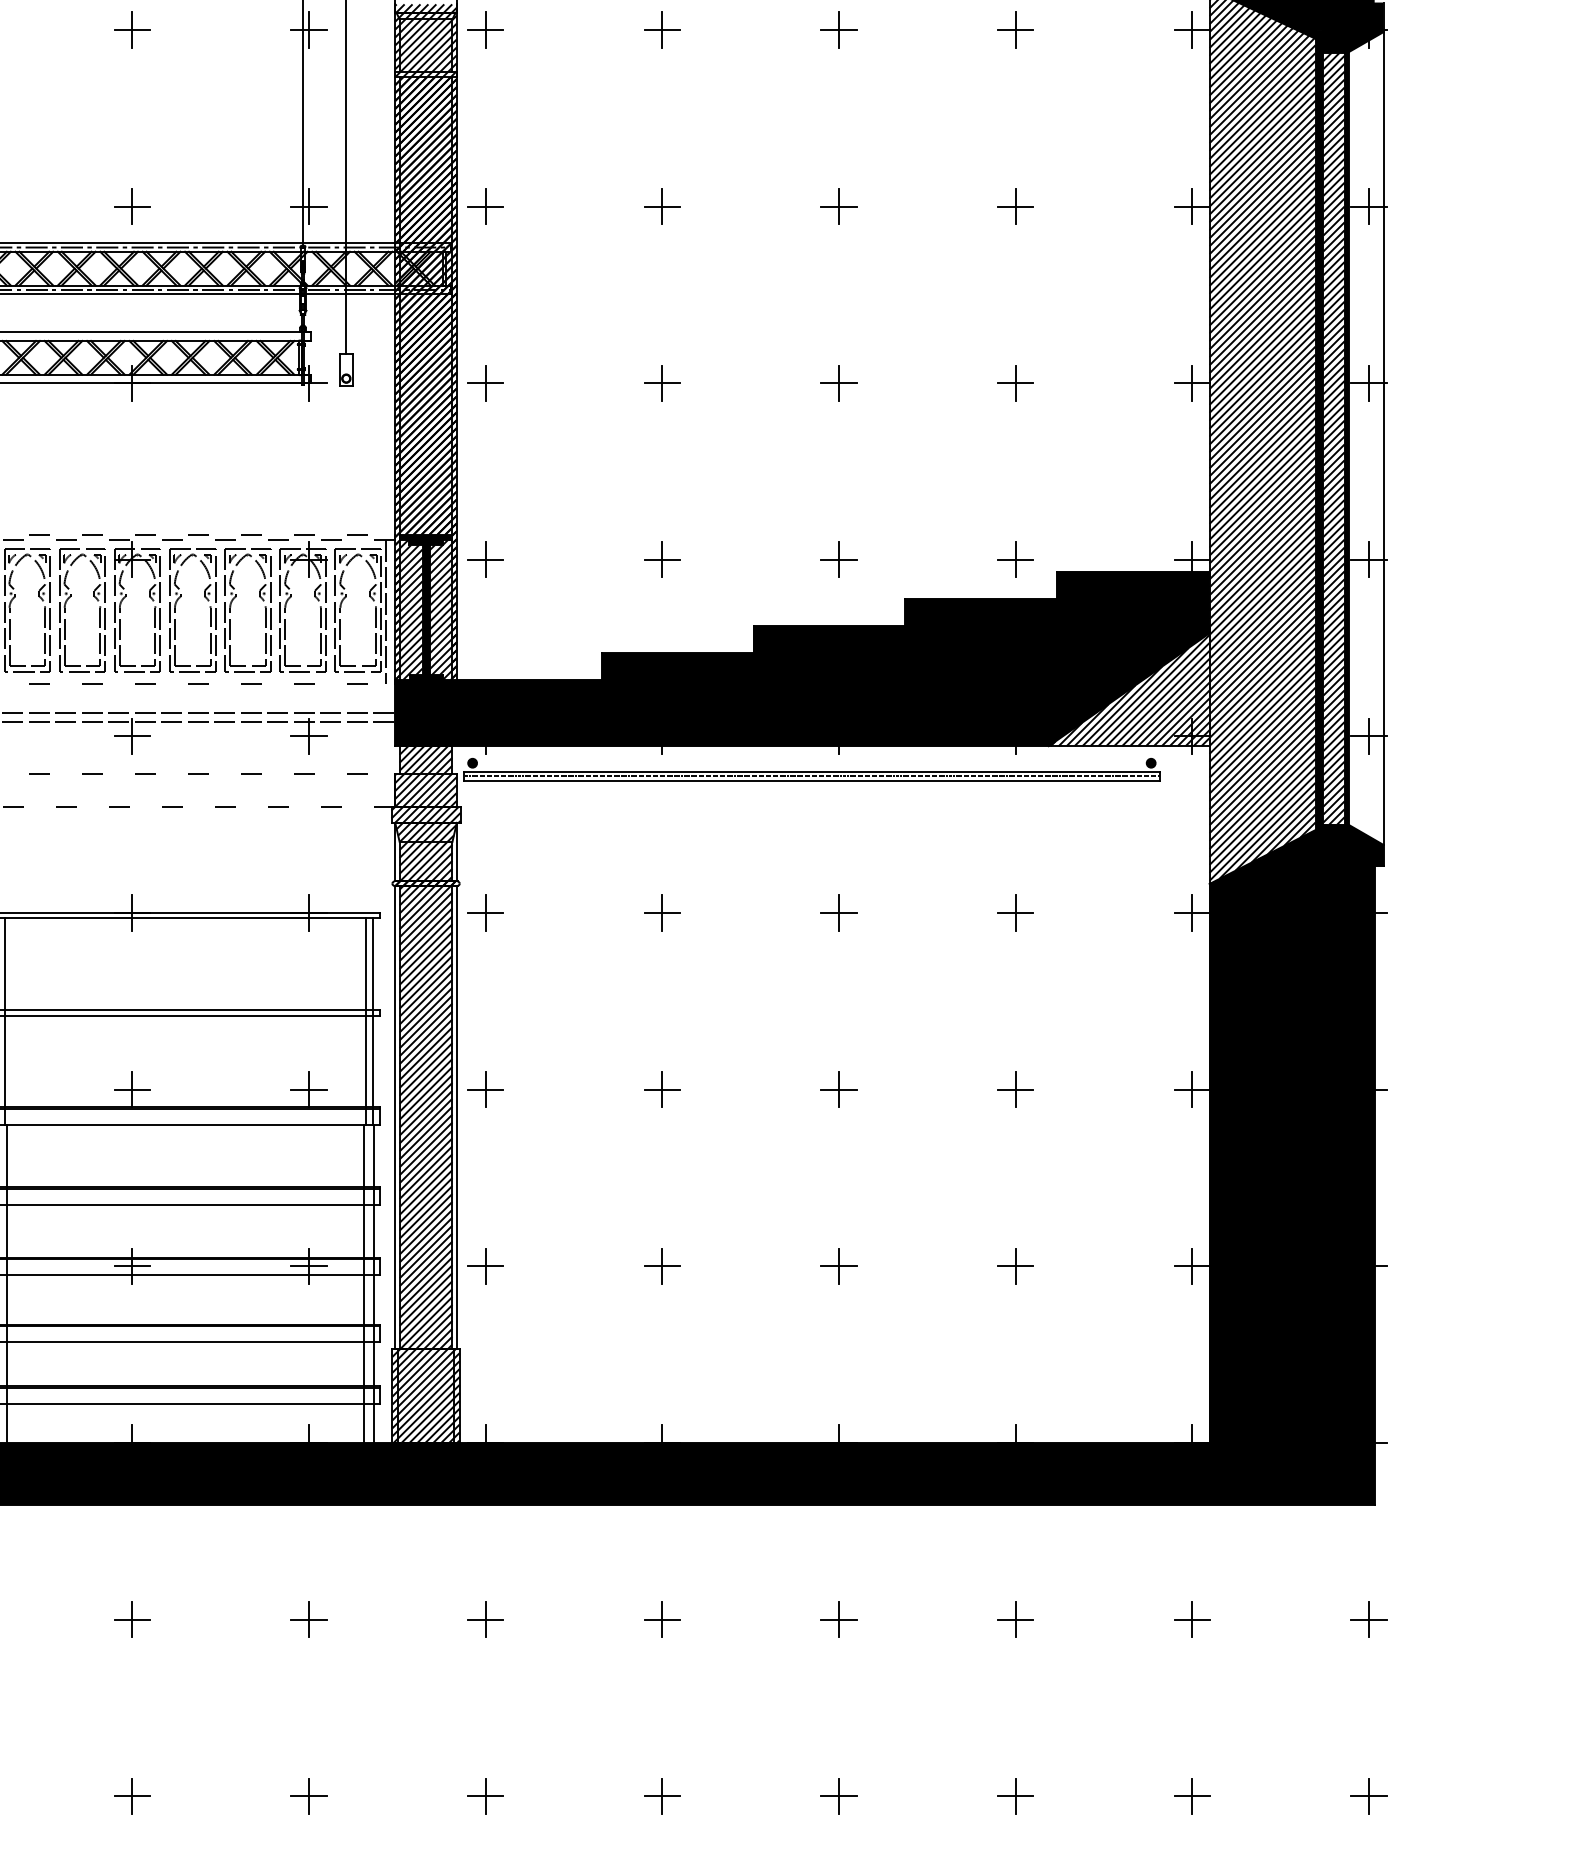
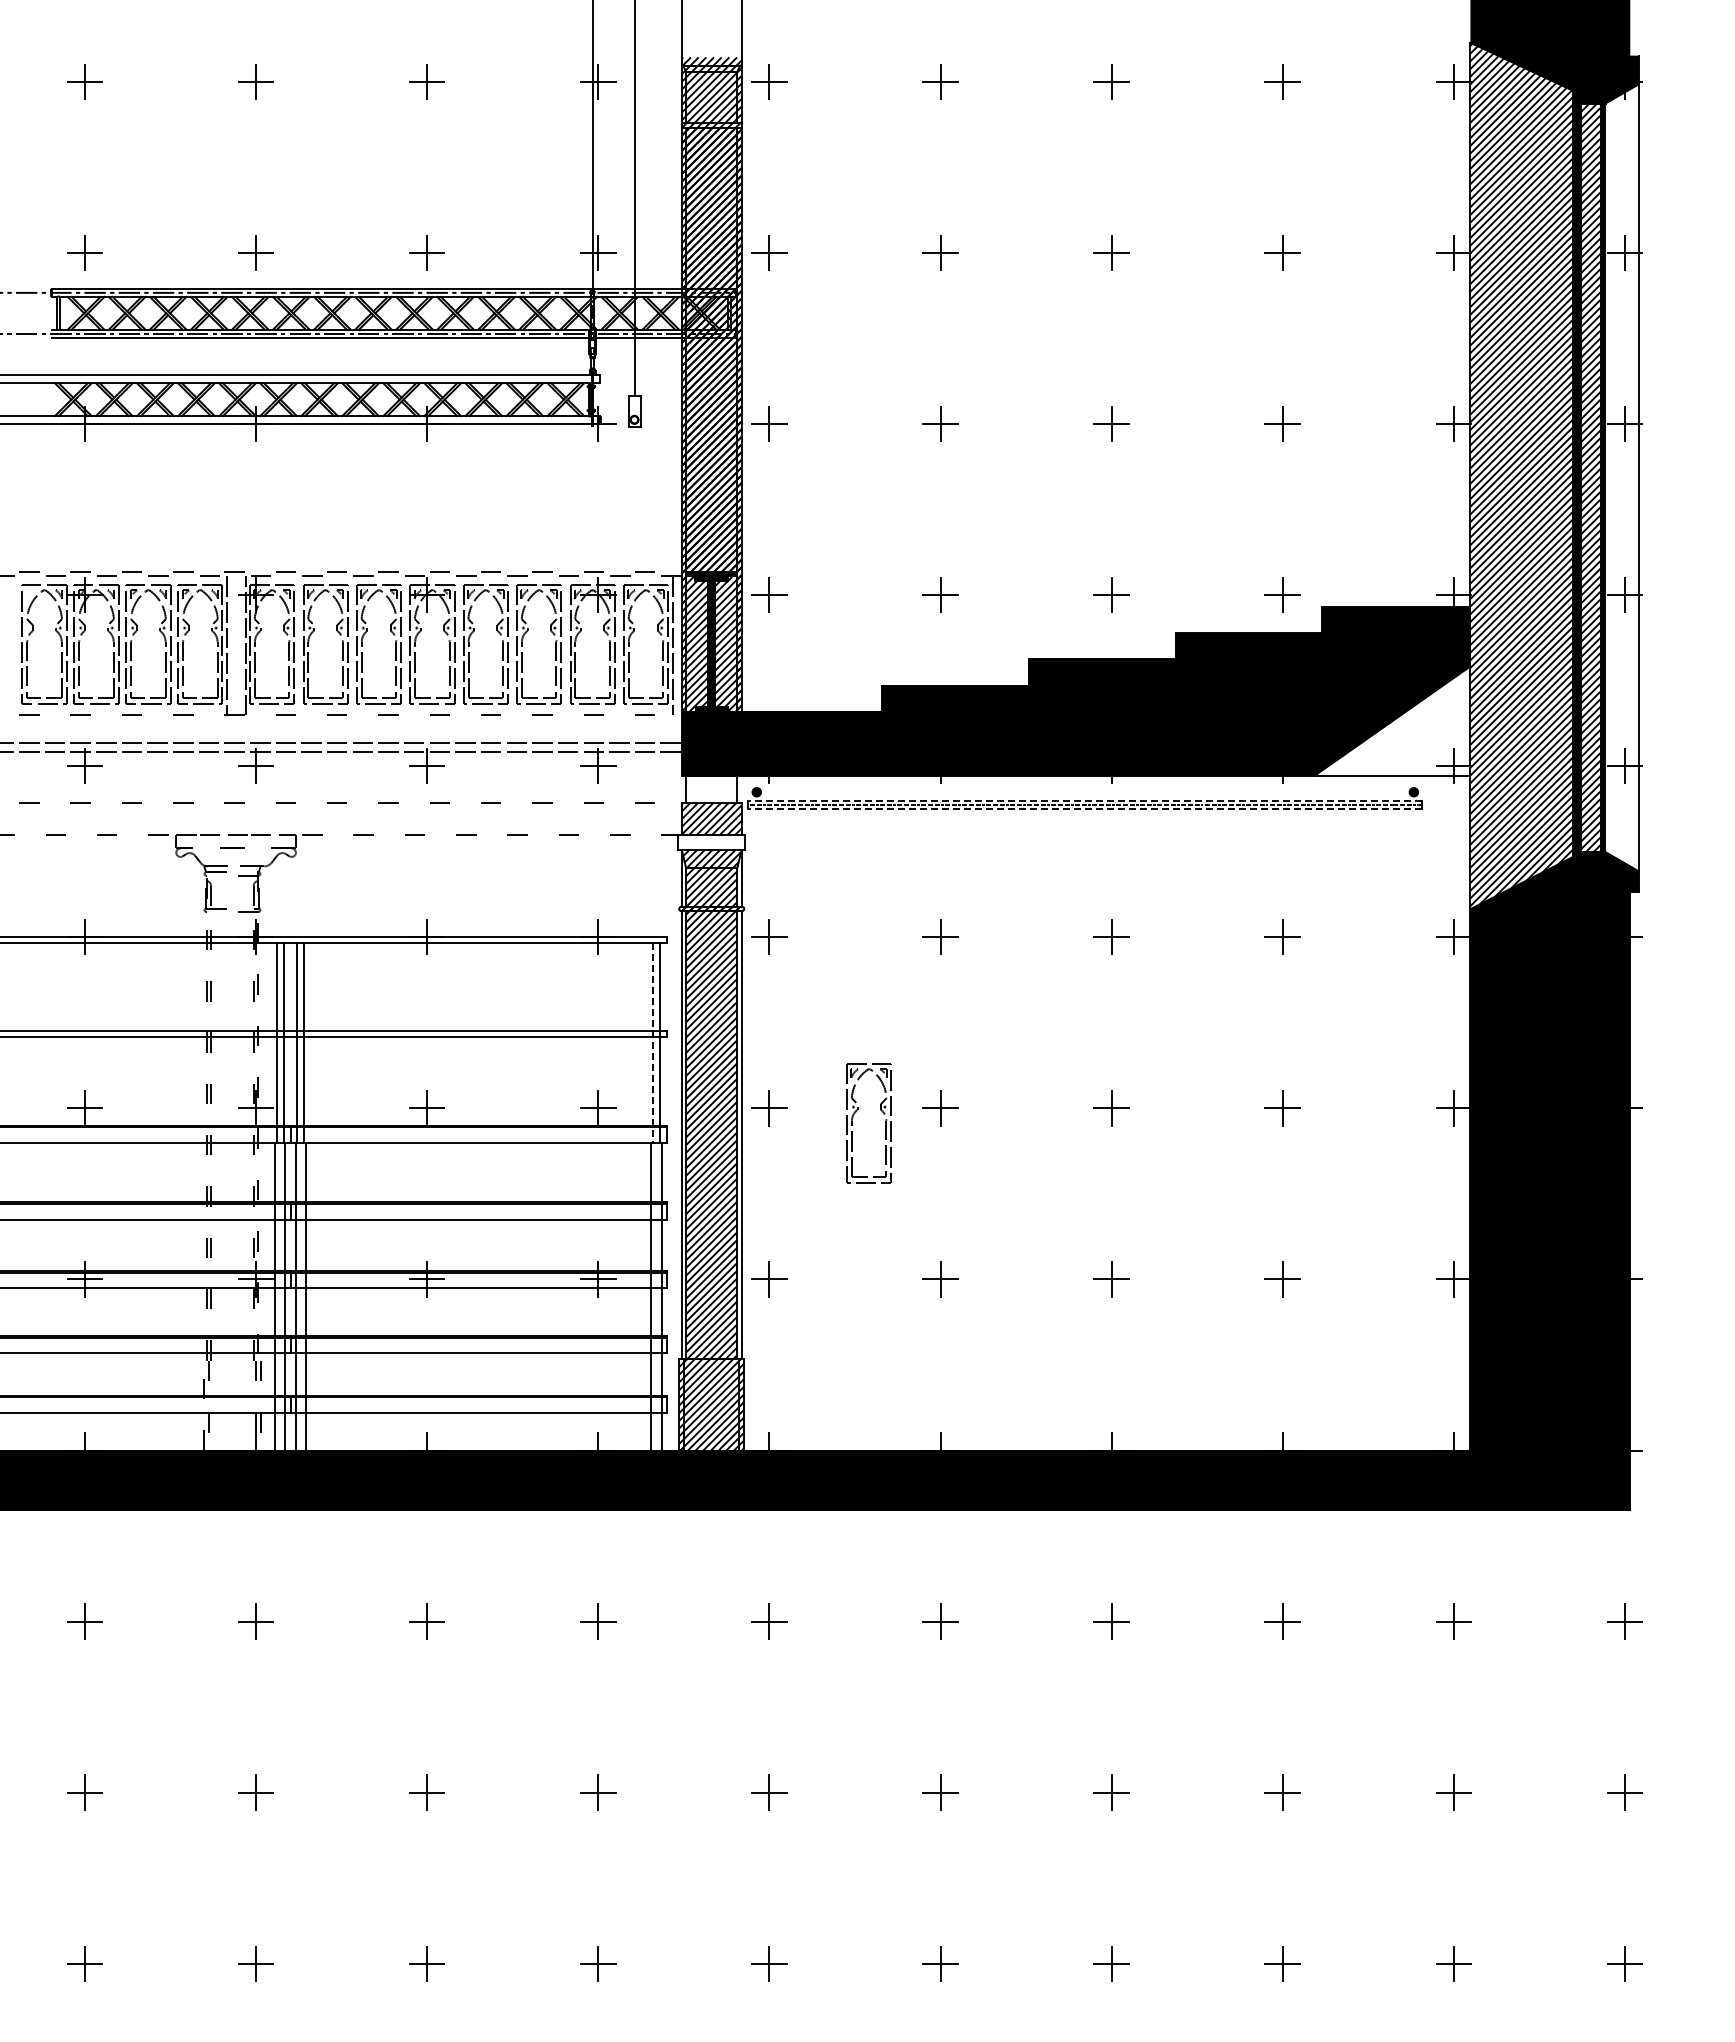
hatch: (1130, 690) -> (1393, 721), removed
hatch: (425, 760) -> (711, 789), removed
line: (811, 771) -> (1084, 800), solid -> dashed
line: (811, 781) -> (1084, 809), solid -> dashed
hatch: (425, 814) -> (711, 841), removed
line: (365, 1022) -> (653, 1043), solid -> dashed
part: (572, 1100) -> (853, 1118), added

